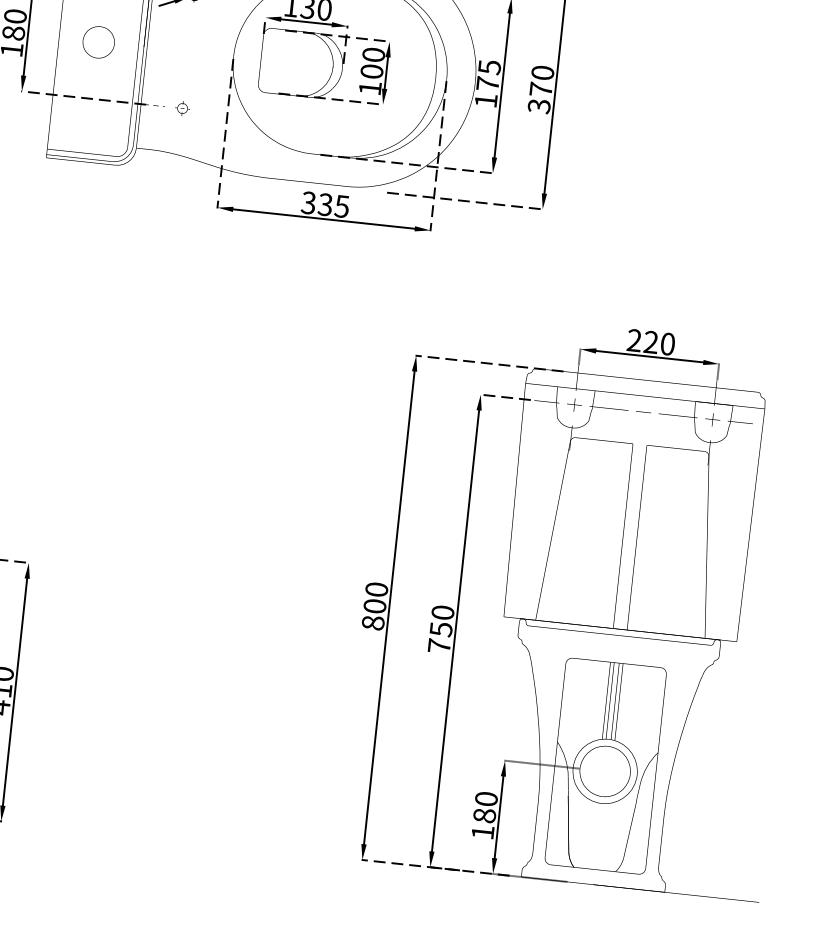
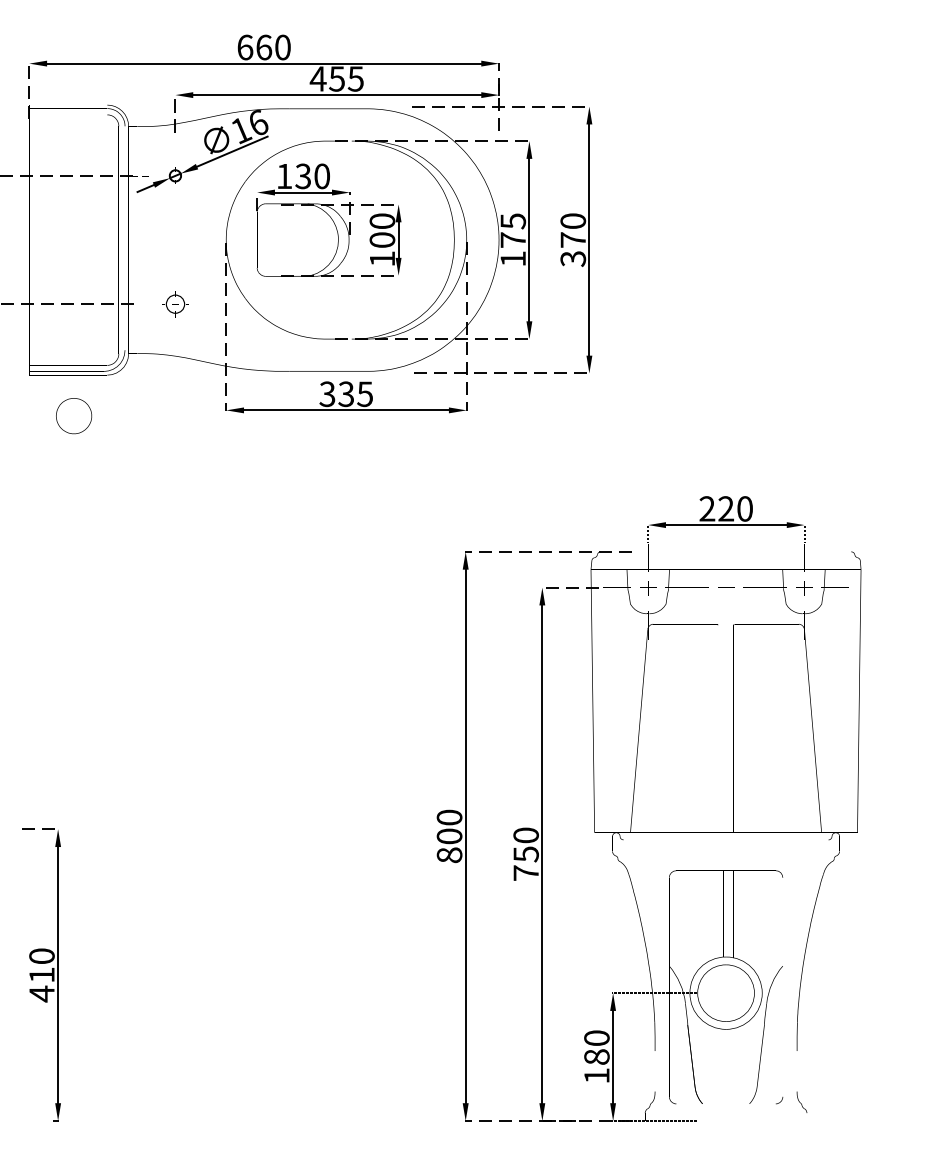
part: (99, 42) -> (74, 416), moved
part: (182, 108) -> (175, 303), size x1.6

